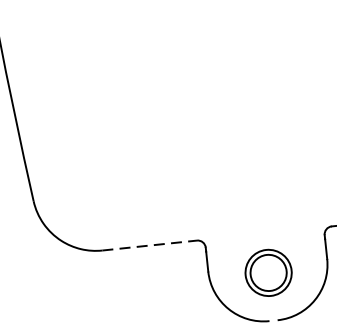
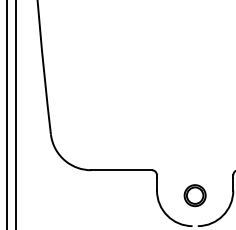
line: (151, 245) -> (122, 170), dashed -> solid
part: (267, 272) -> (194, 195), size x0.71

